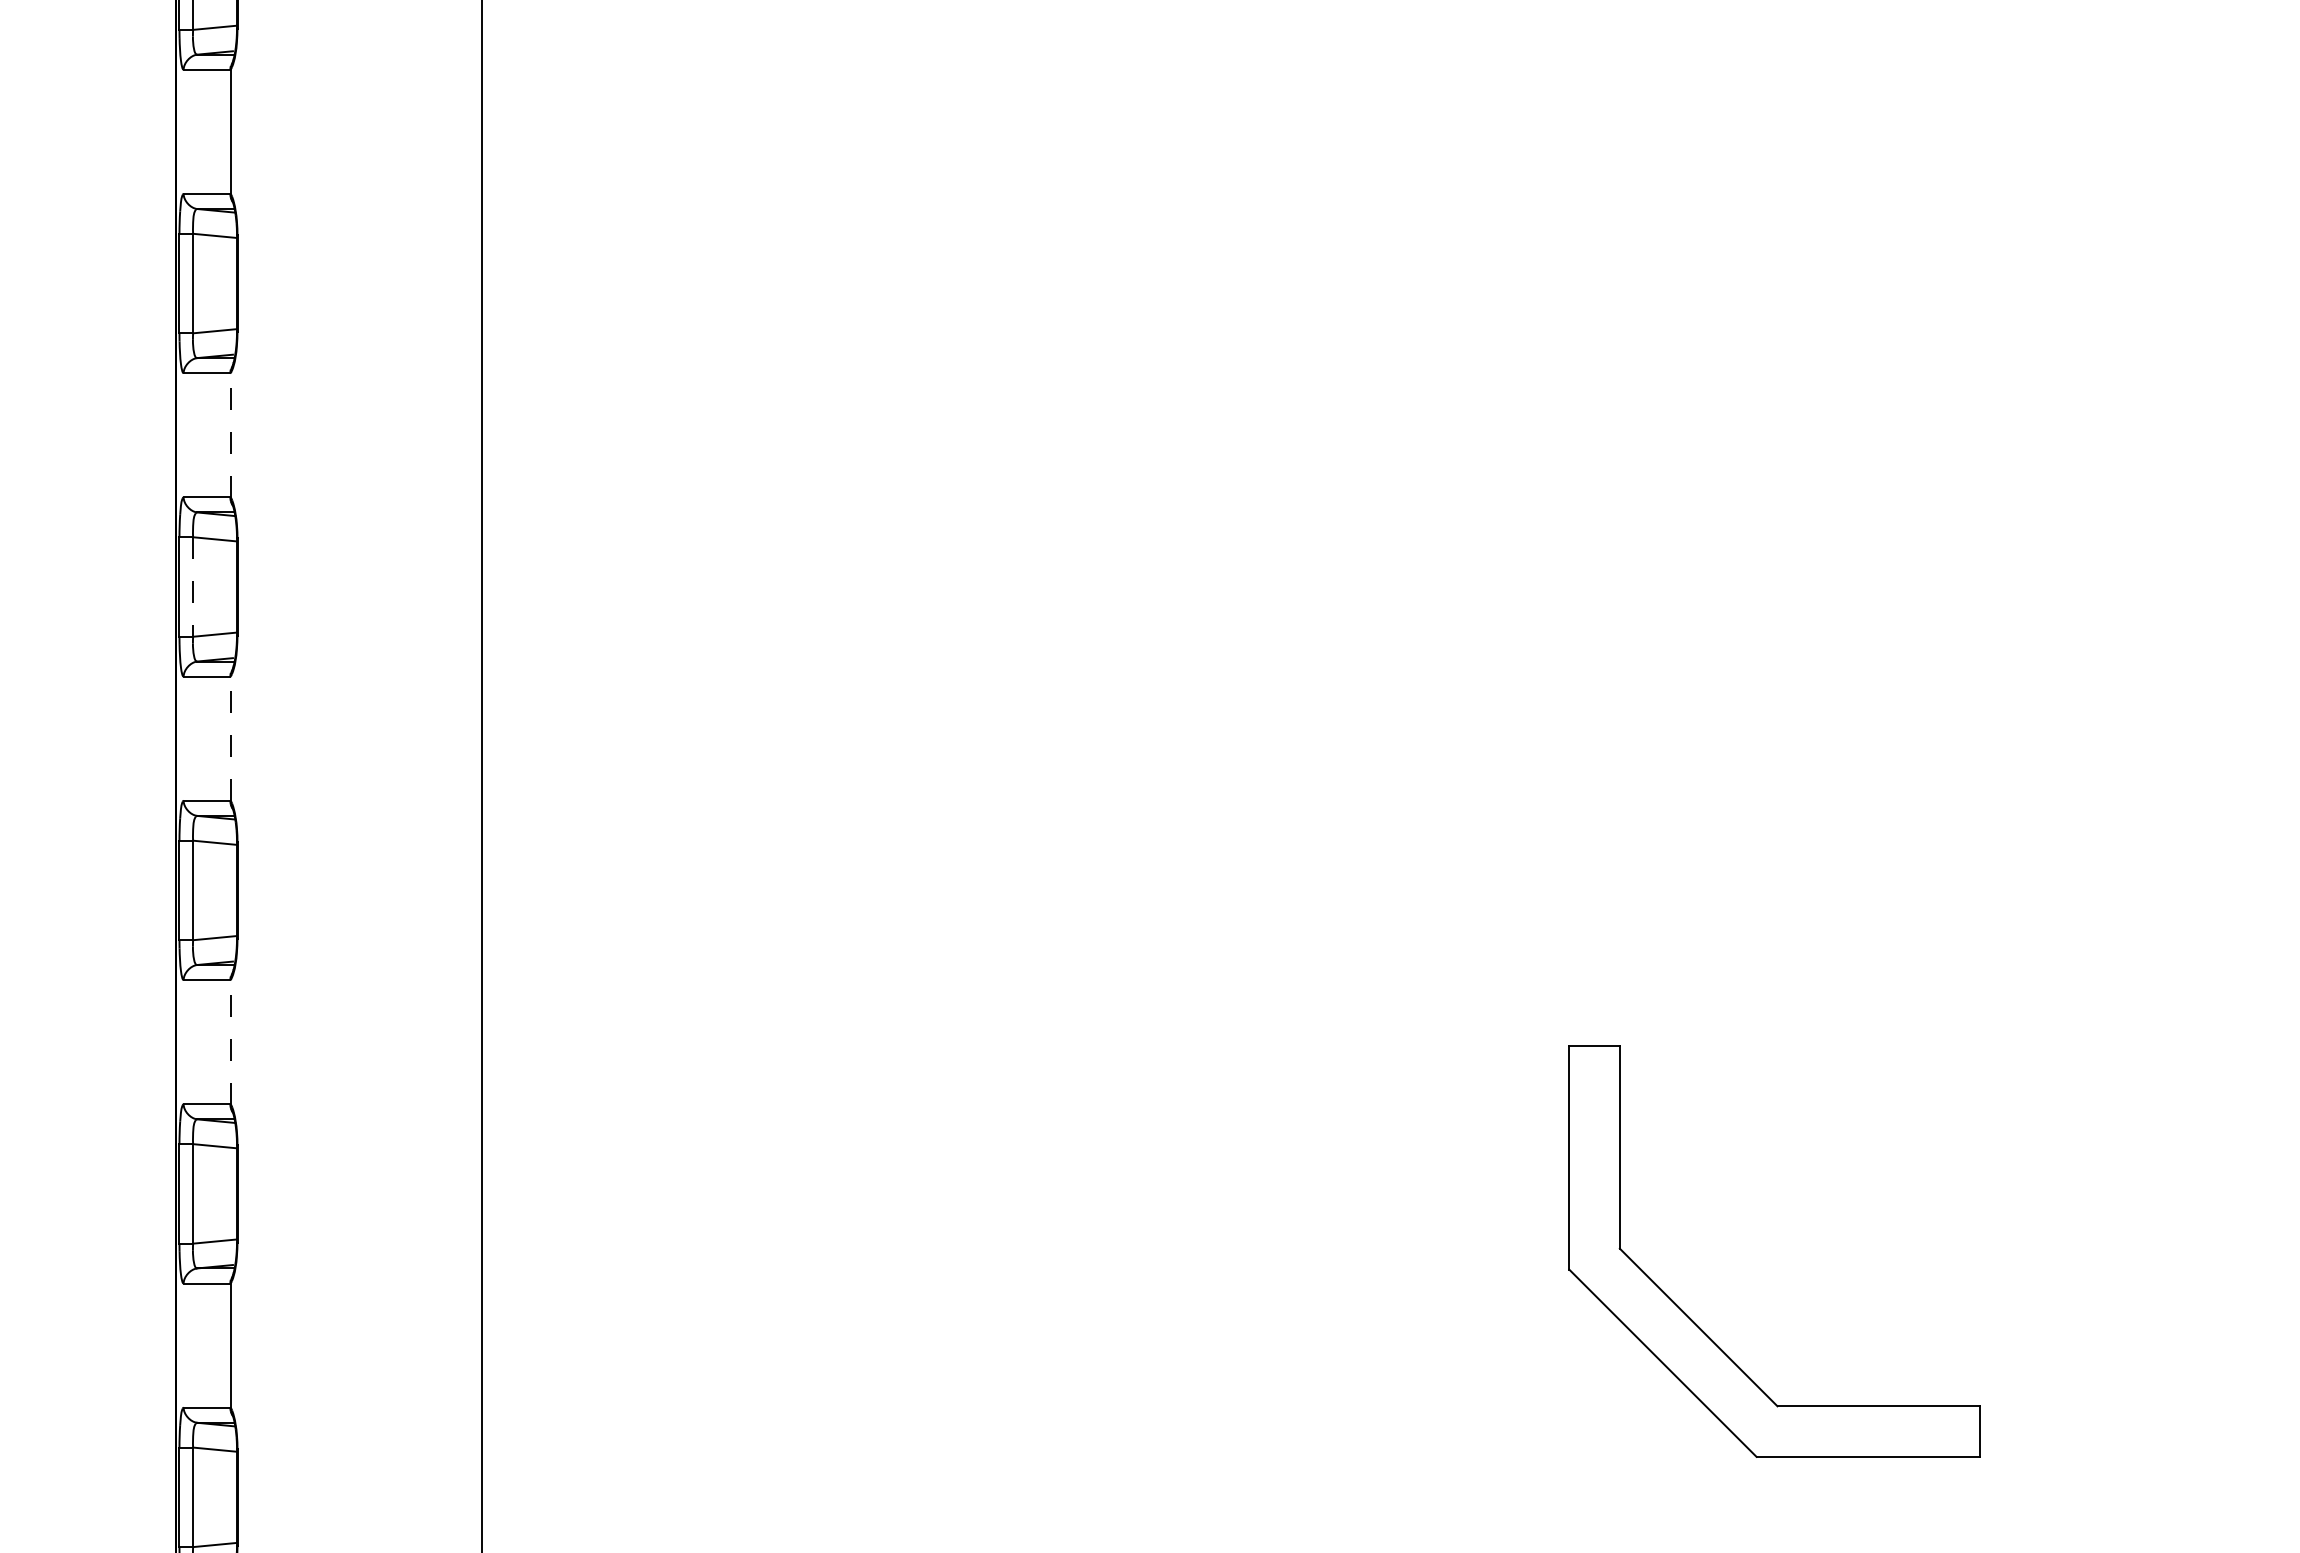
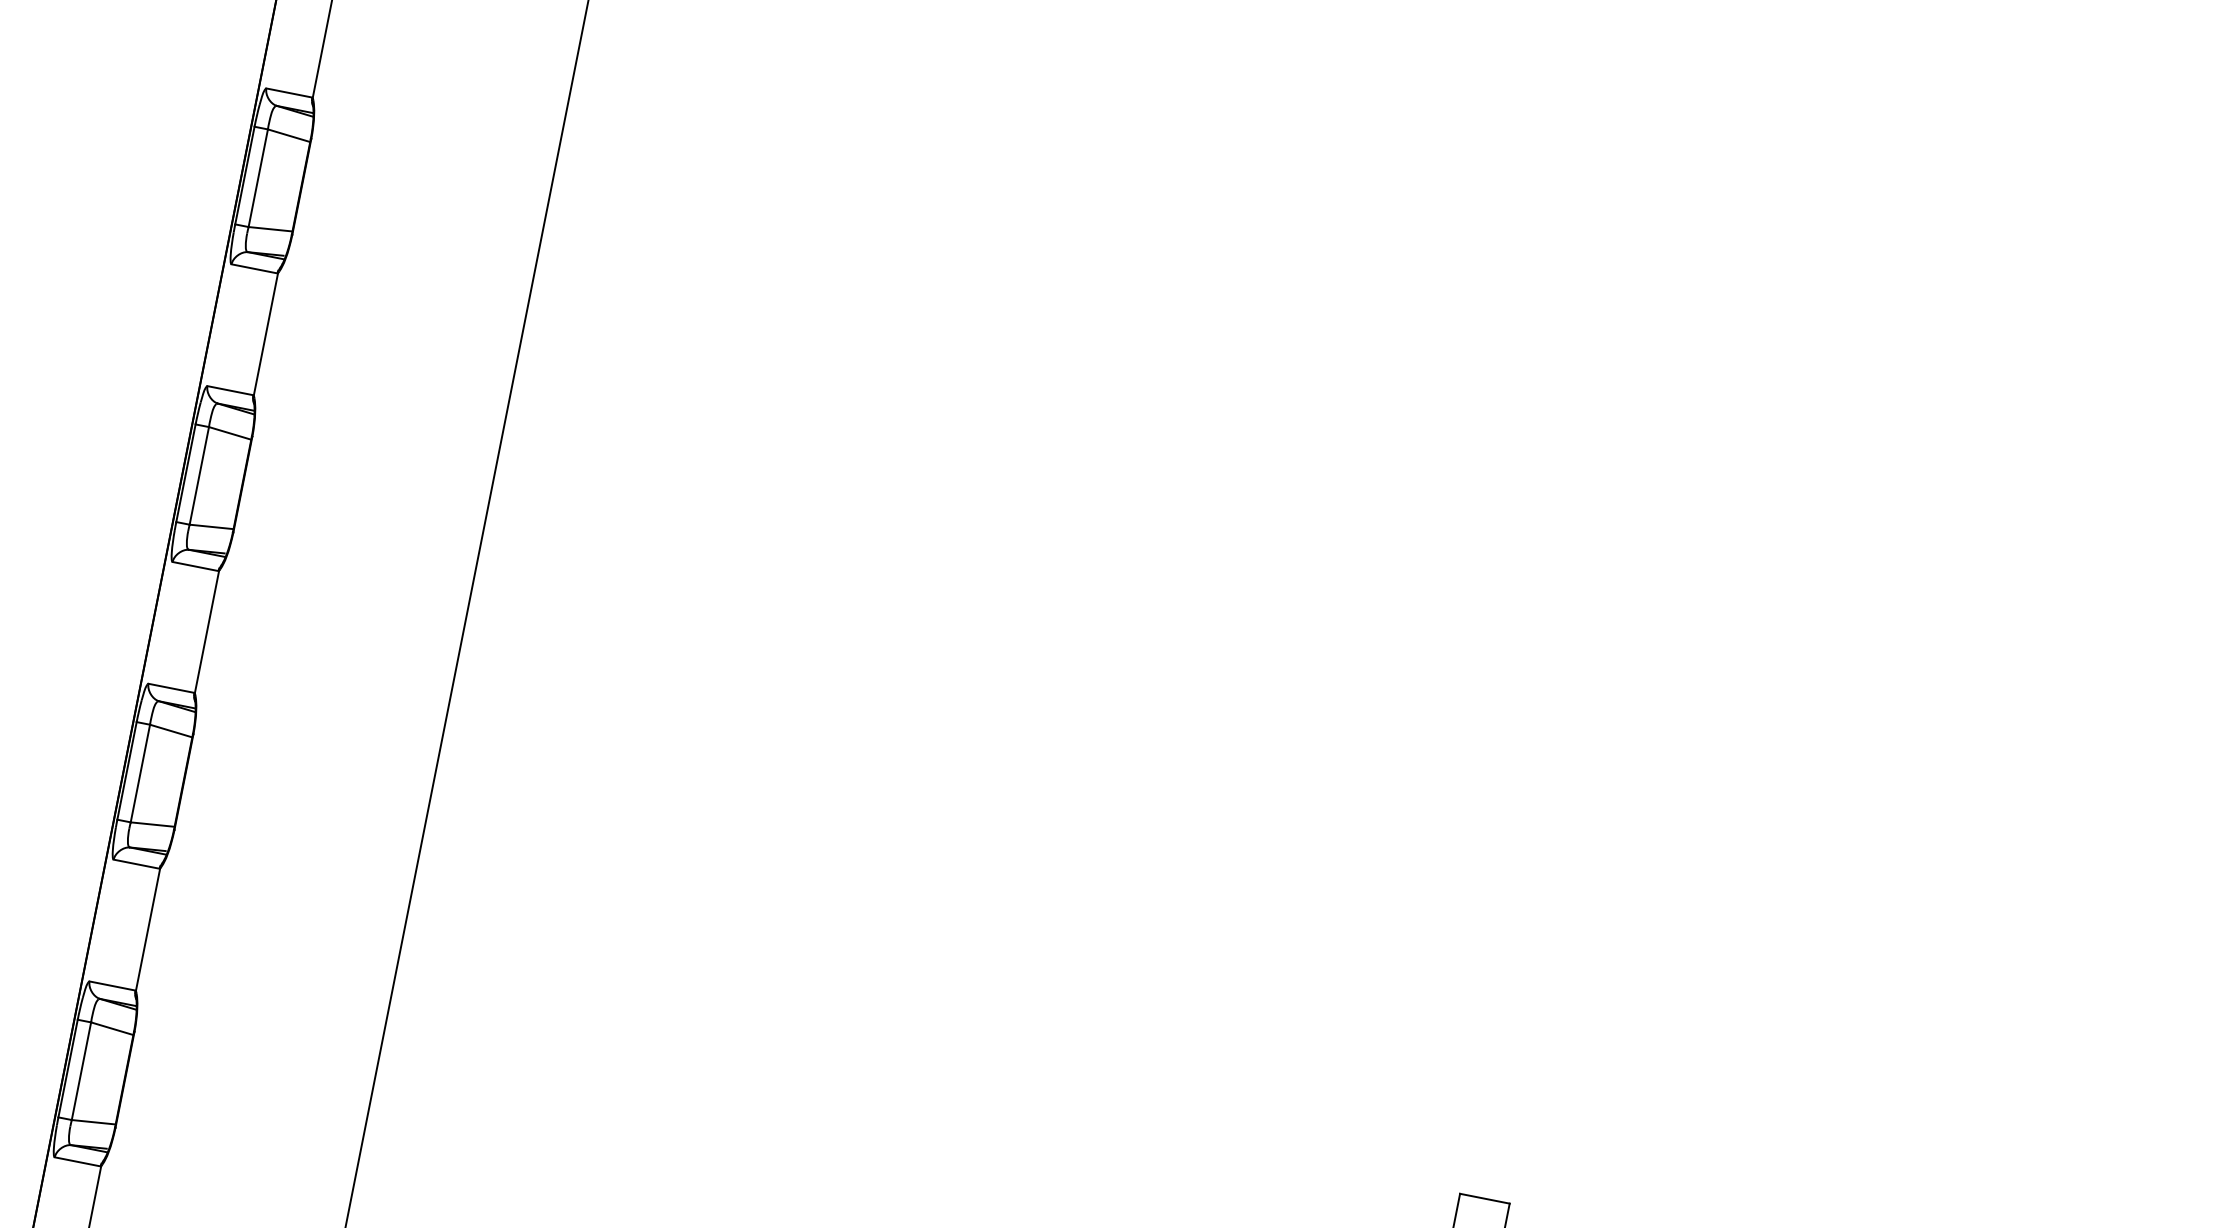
line: (230, 434) -> (265, 333), dashed -> solid
line: (193, 587) -> (199, 476), dashed -> solid
line: (230, 738) -> (206, 631), dashed -> solid
line: (230, 1041) -> (147, 928), dashed -> solid

